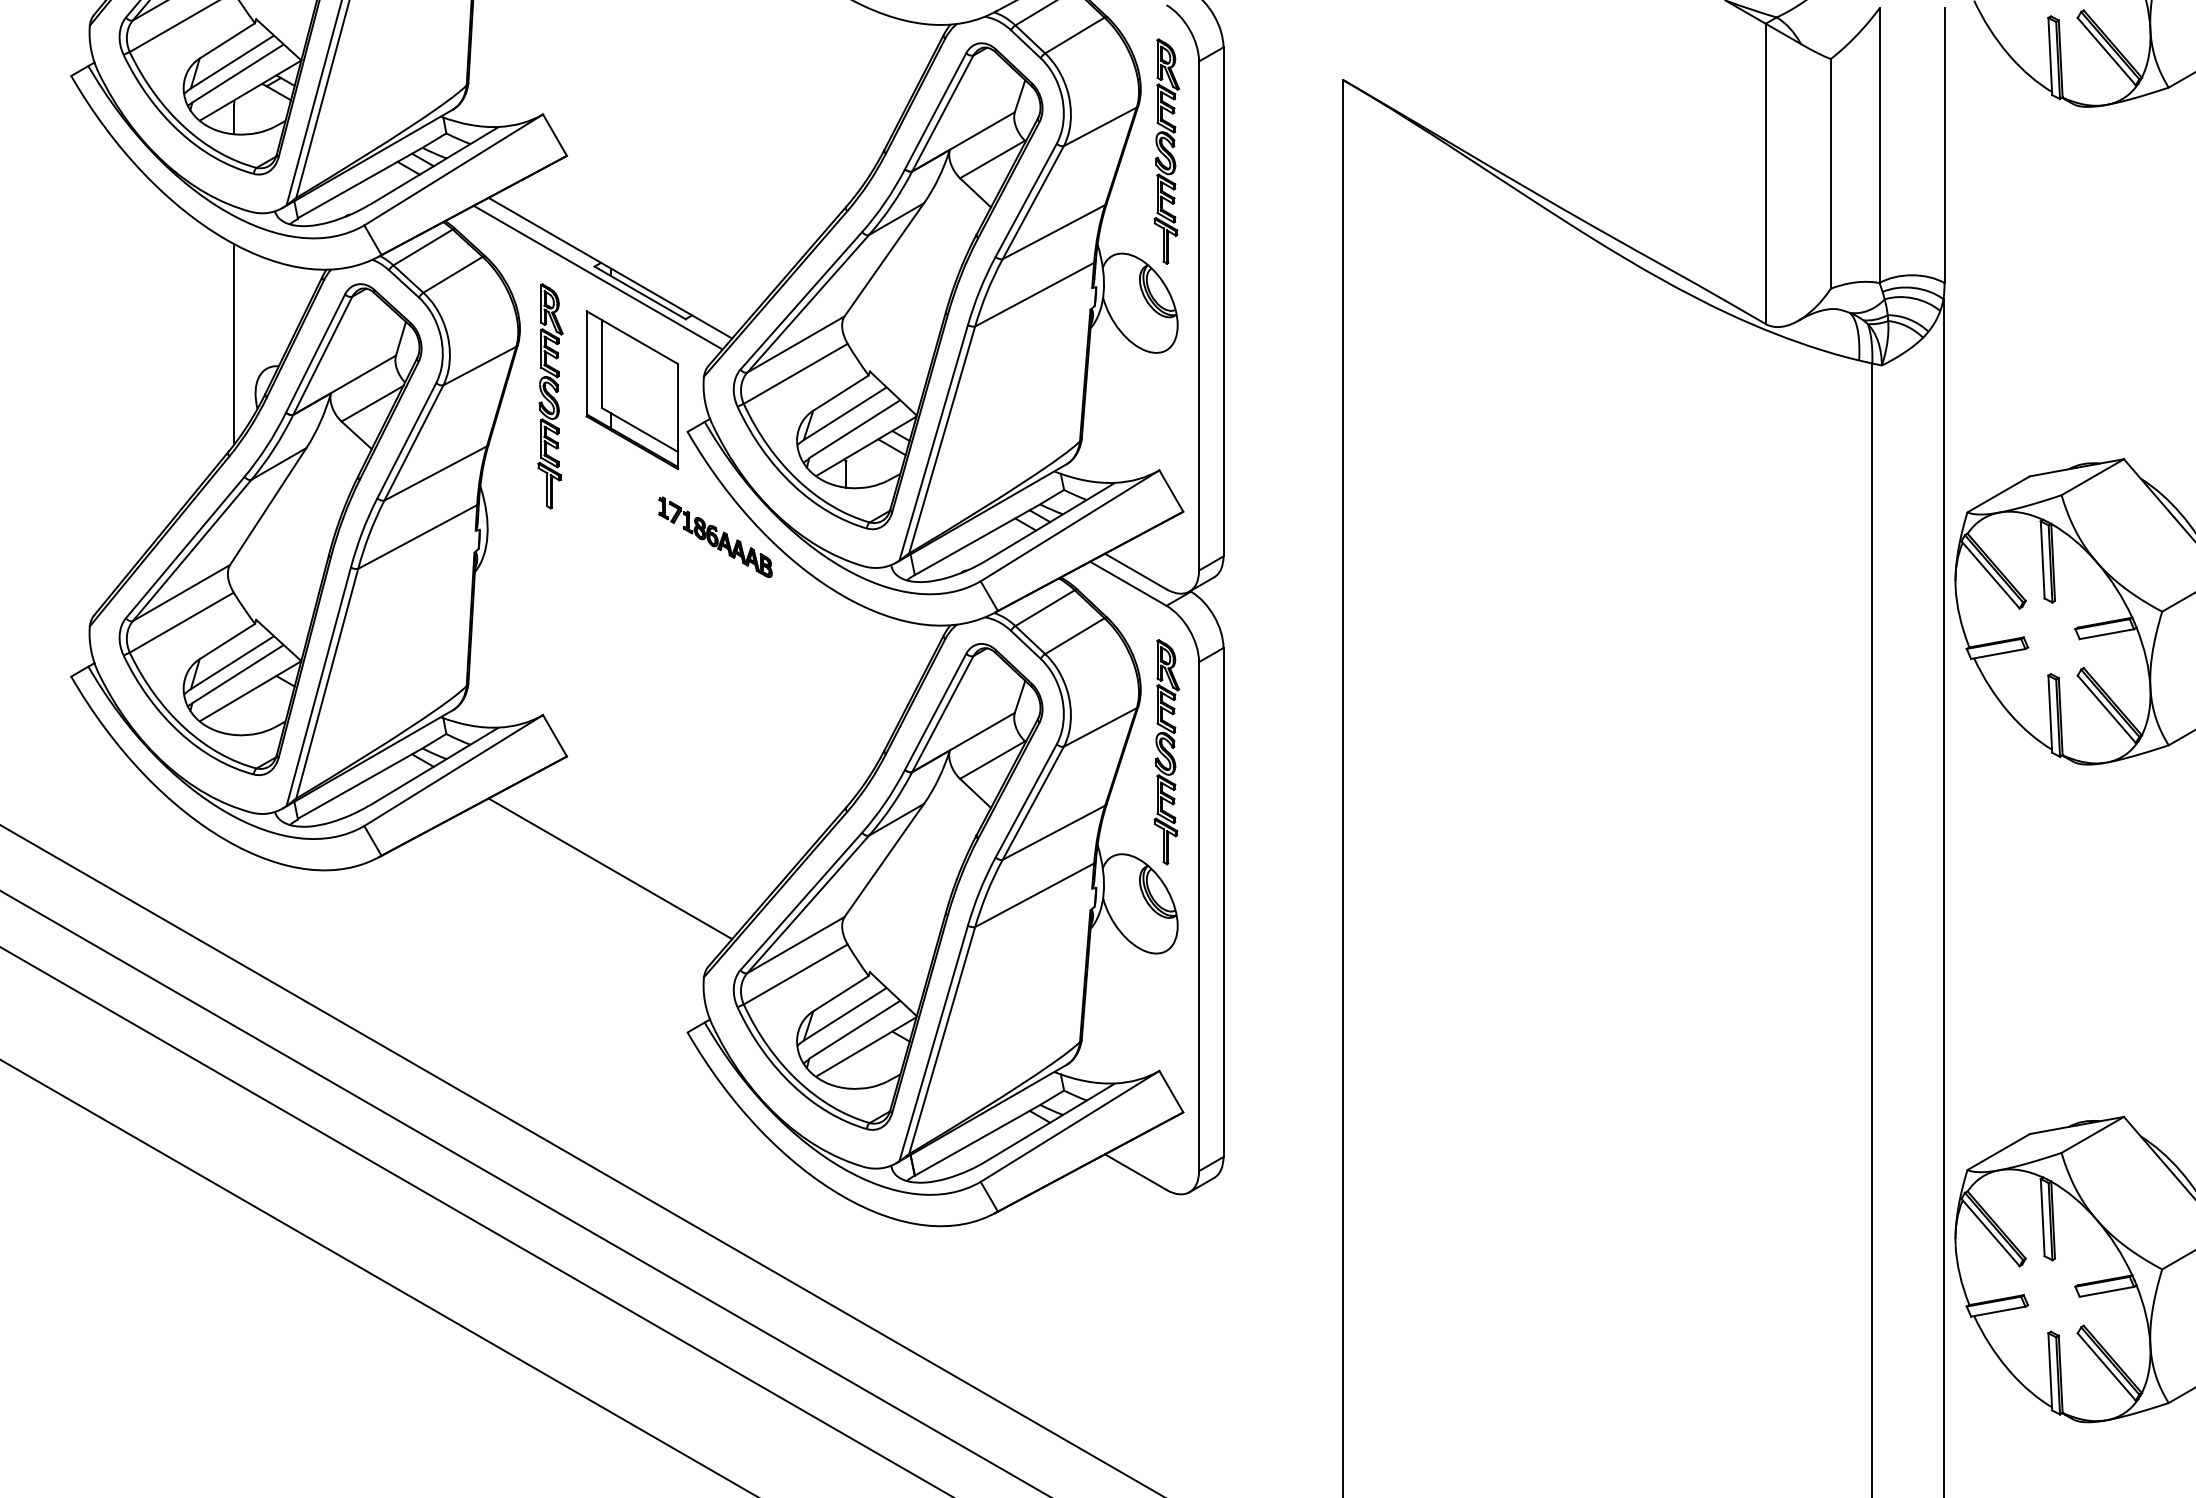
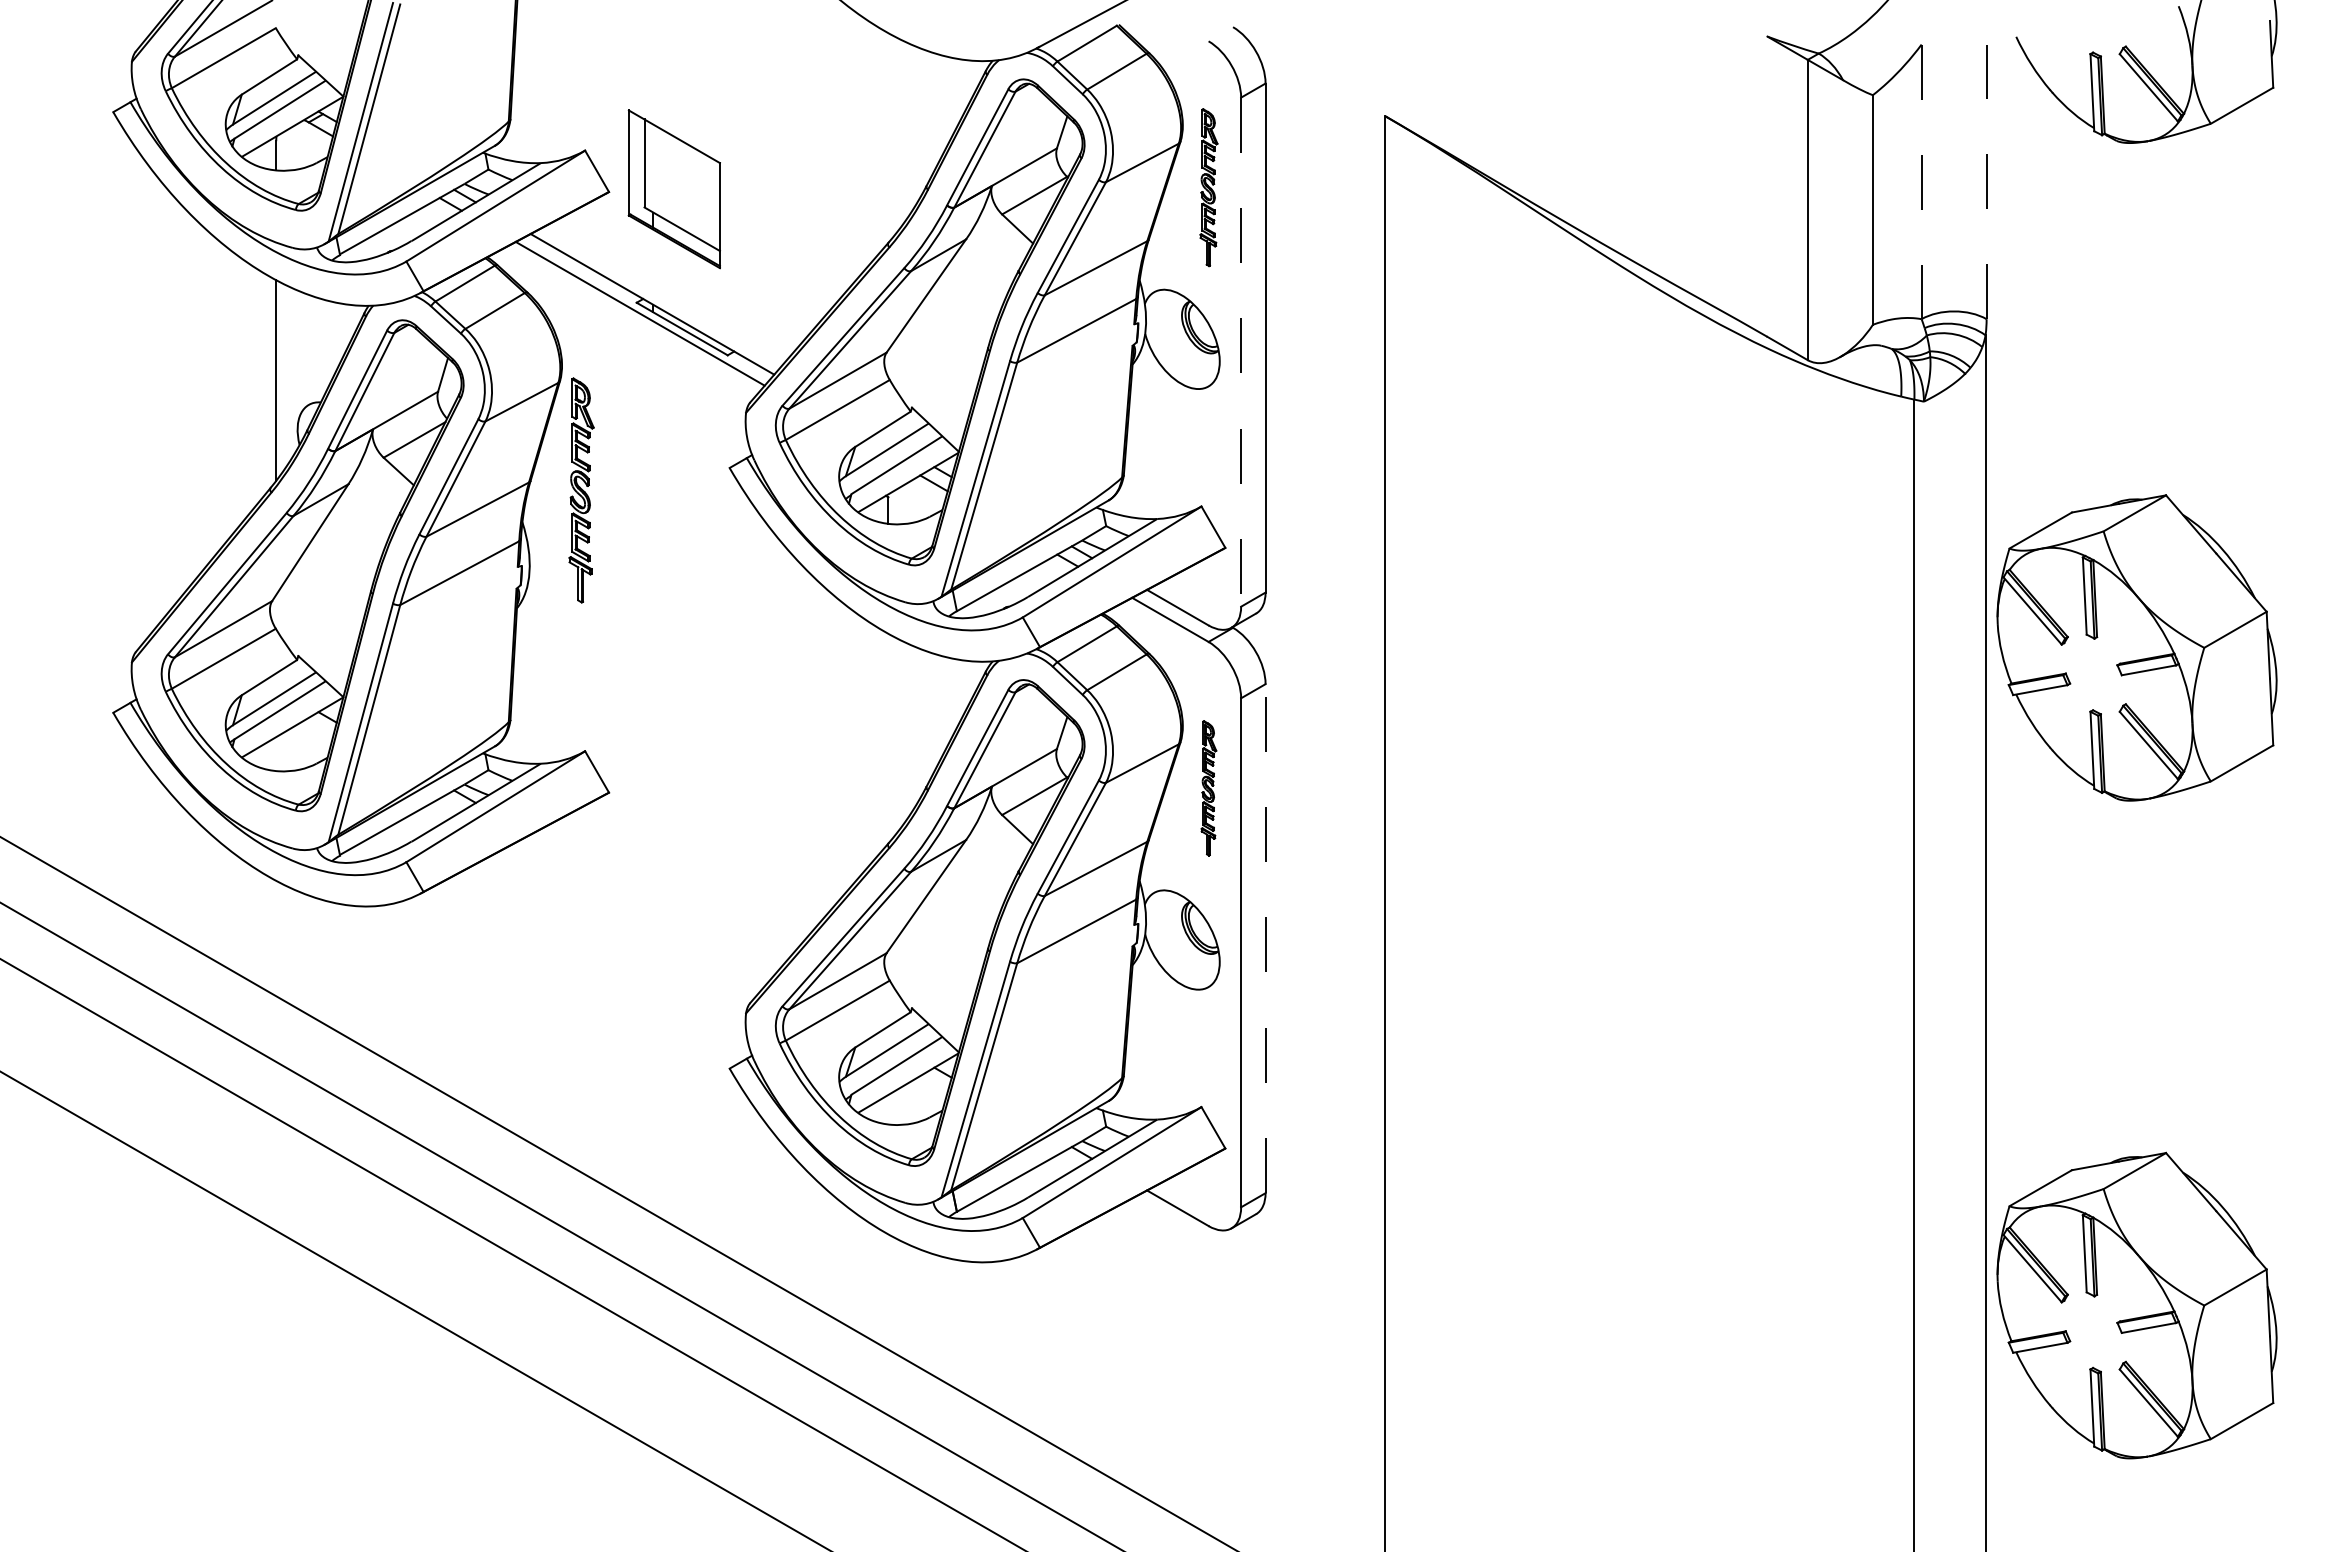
line: (1944, 145) -> (1986, 181), solid -> dashed
line: (1879, 146) -> (1921, 182), solid -> dashed
part: (1166, 151) -> (1208, 187), size x0.7
line: (1199, 316) -> (1241, 352), solid -> dashed
part: (631, 390) -> (673, 189), moved
part: (550, 396) -> (581, 490), moved
part: (715, 537) -> (757, 573), removed
part: (1166, 752) -> (1208, 788), size x0.6
line: (610, 868) -> (652, 904), removed
line: (1223, 902) -> (1265, 938), solid -> dashed

